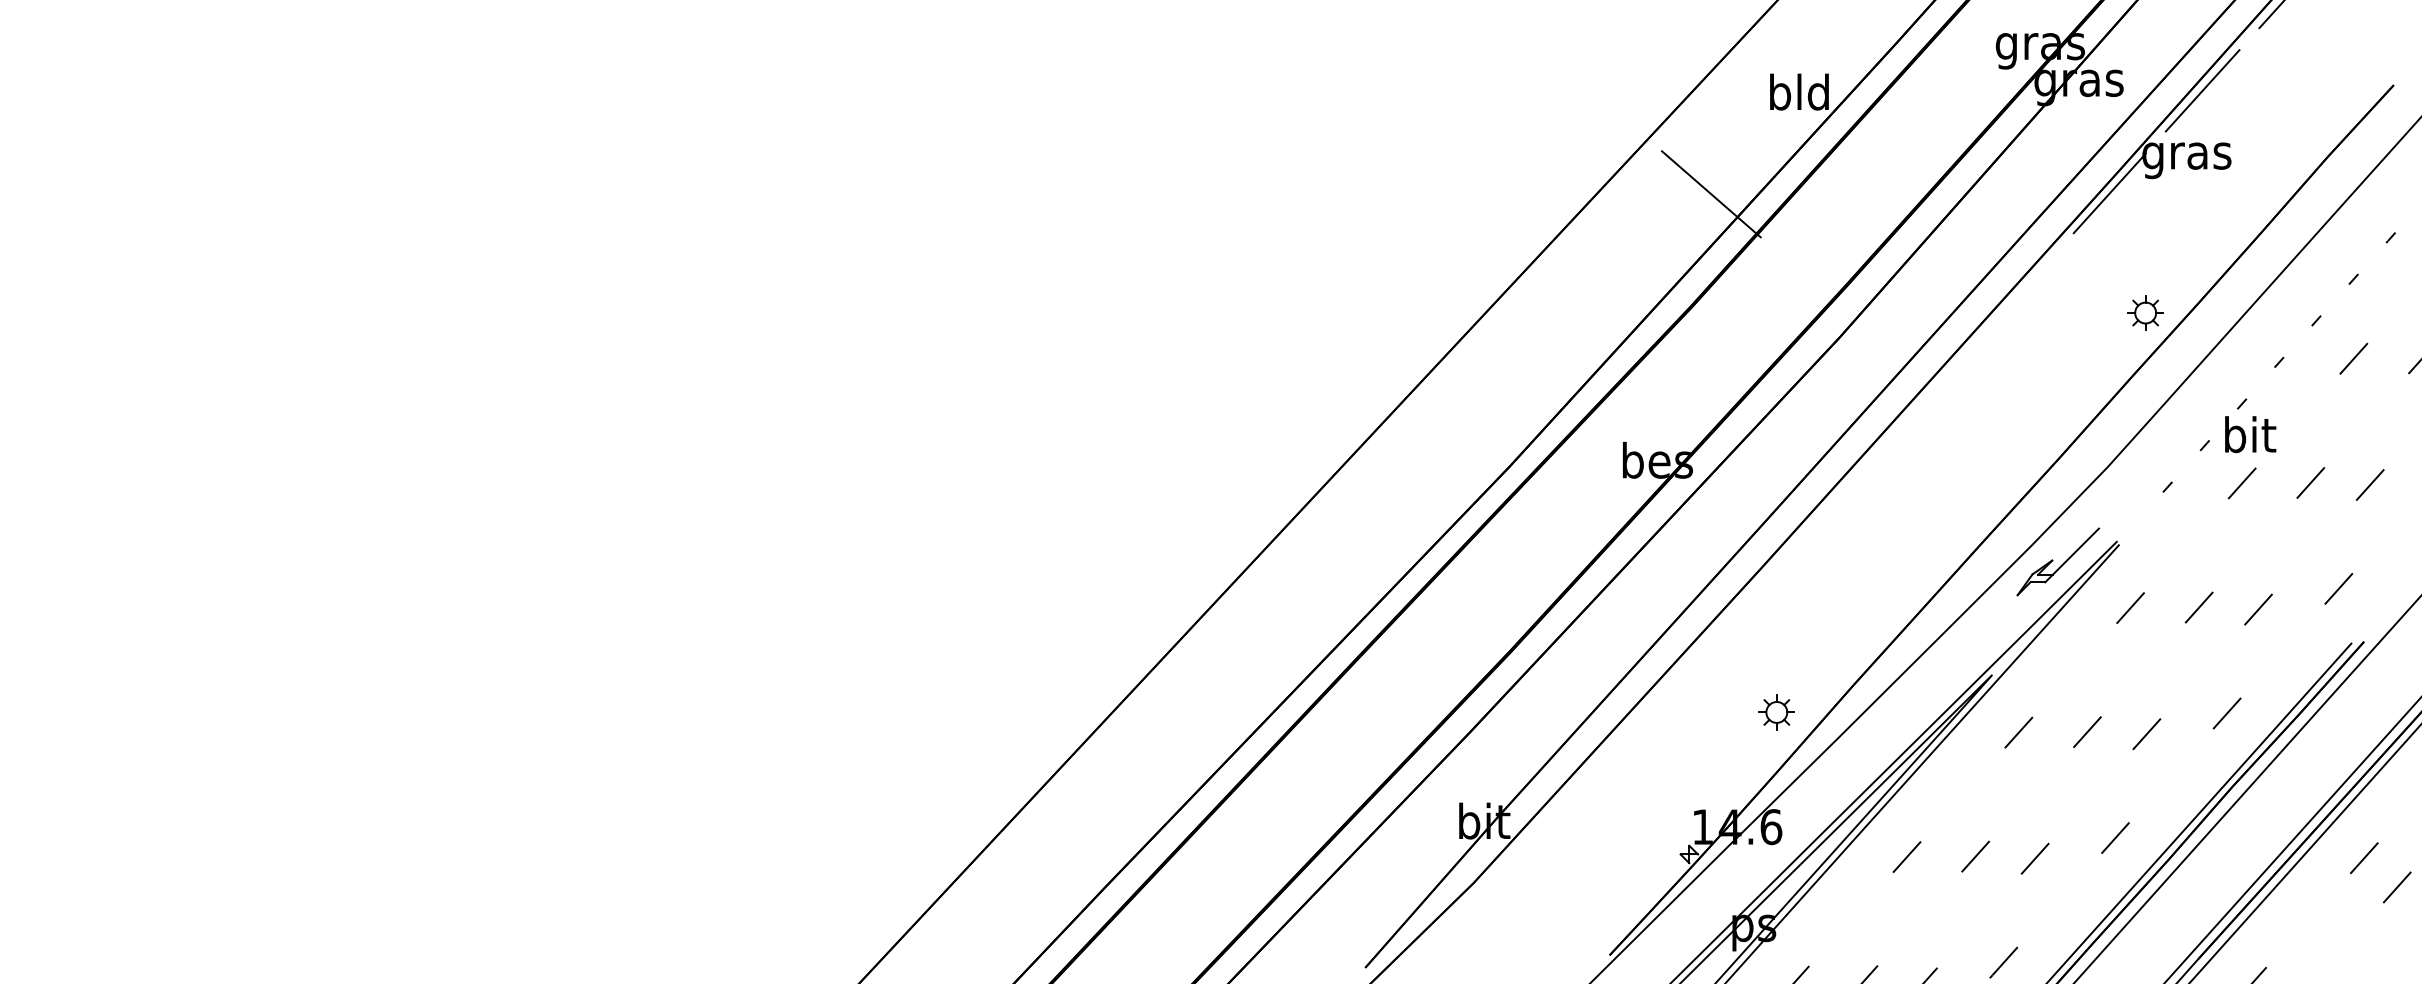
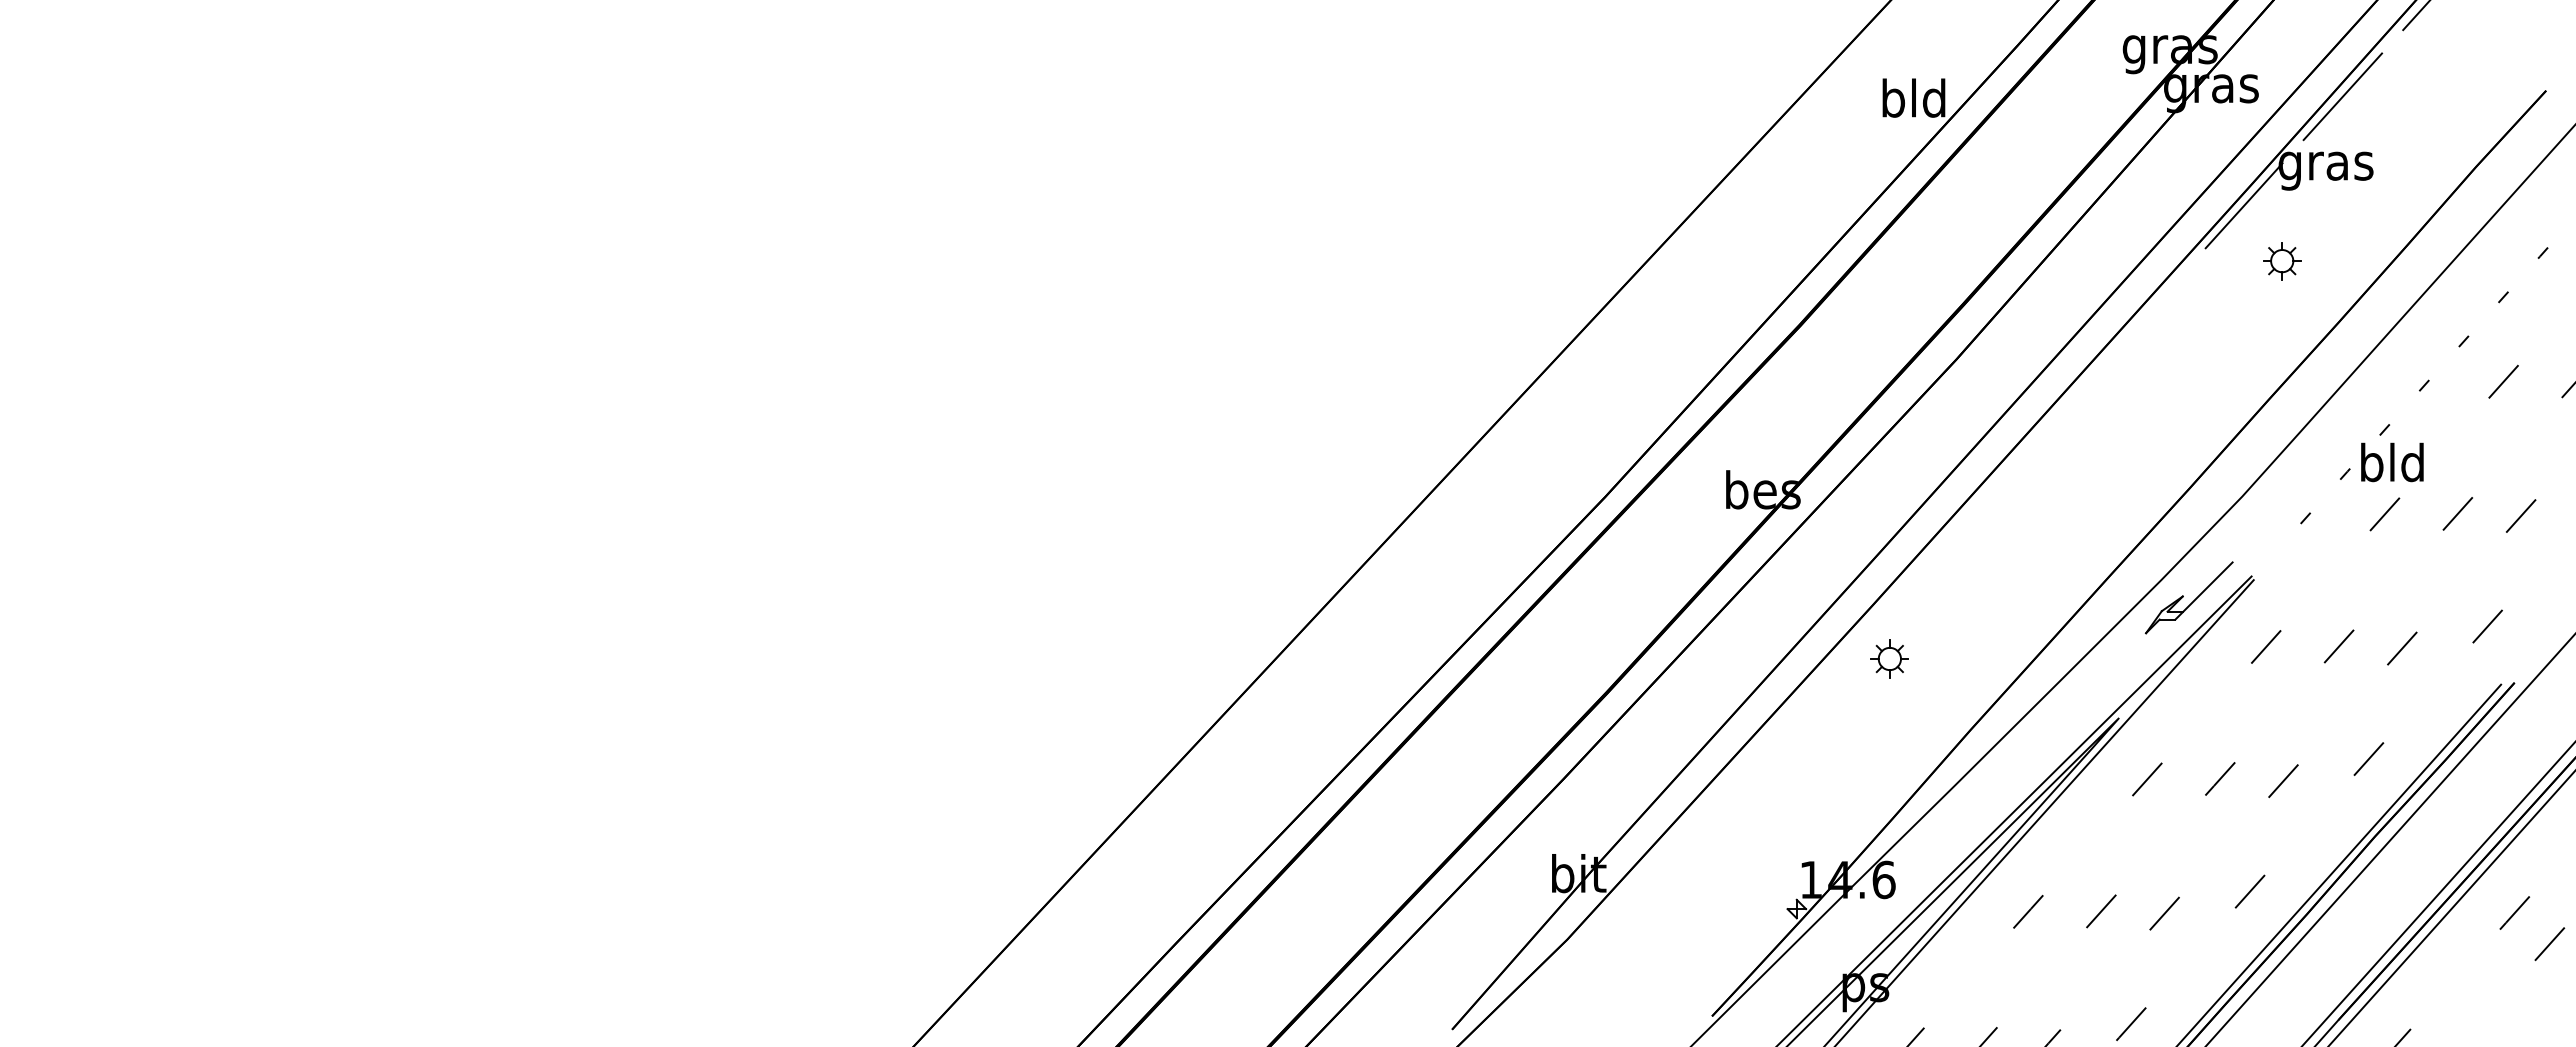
line: (1710, 193) -> (1819, 206), removed
part: (2145, 313) -> (2282, 261), moved
text: (2249, 434) -> (2392, 462), bit -> bld
part: (1776, 711) -> (1889, 658), moved

